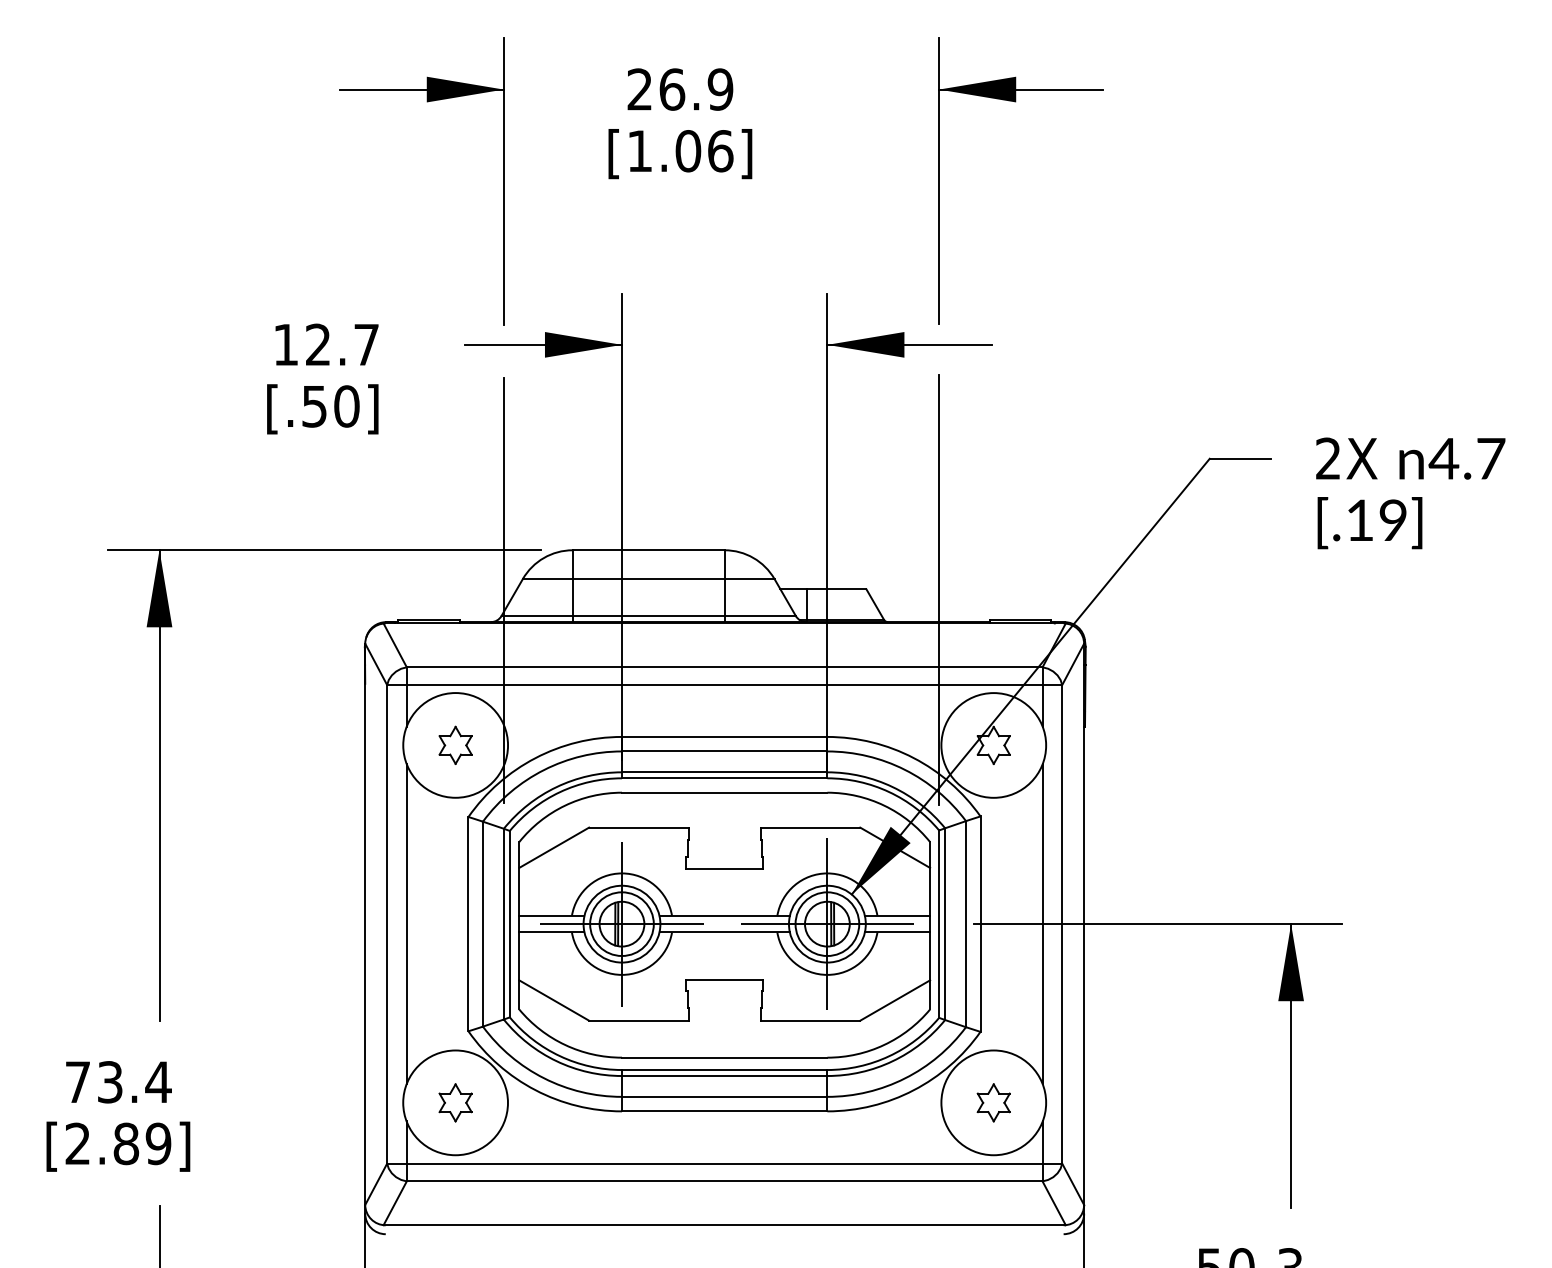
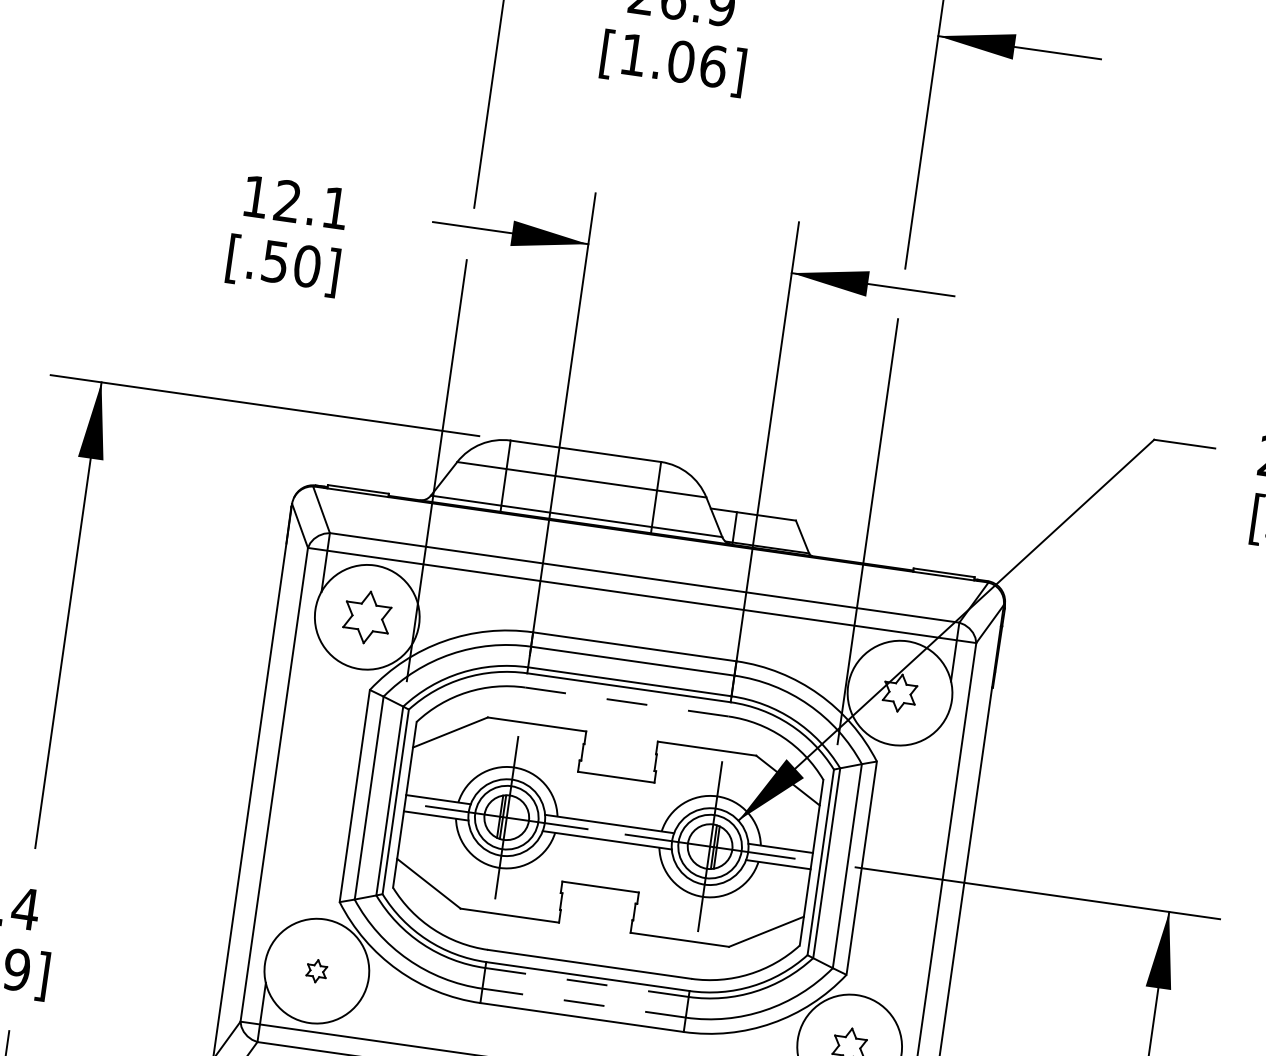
text: (366, 344) -> (335, 207), 12.7 -> 12.1
part: (455, 744) -> (367, 616), size x1.4
line: (724, 792) -> (626, 701), solid -> dashed
line: (406, 923) -> (293, 786), removed
line: (1042, 924) -> (923, 877), removed
line: (724, 1076) -> (586, 982), solid -> dashed
line: (724, 1096) -> (583, 1002), solid -> dashed
part: (455, 1102) -> (316, 970), size x0.6

